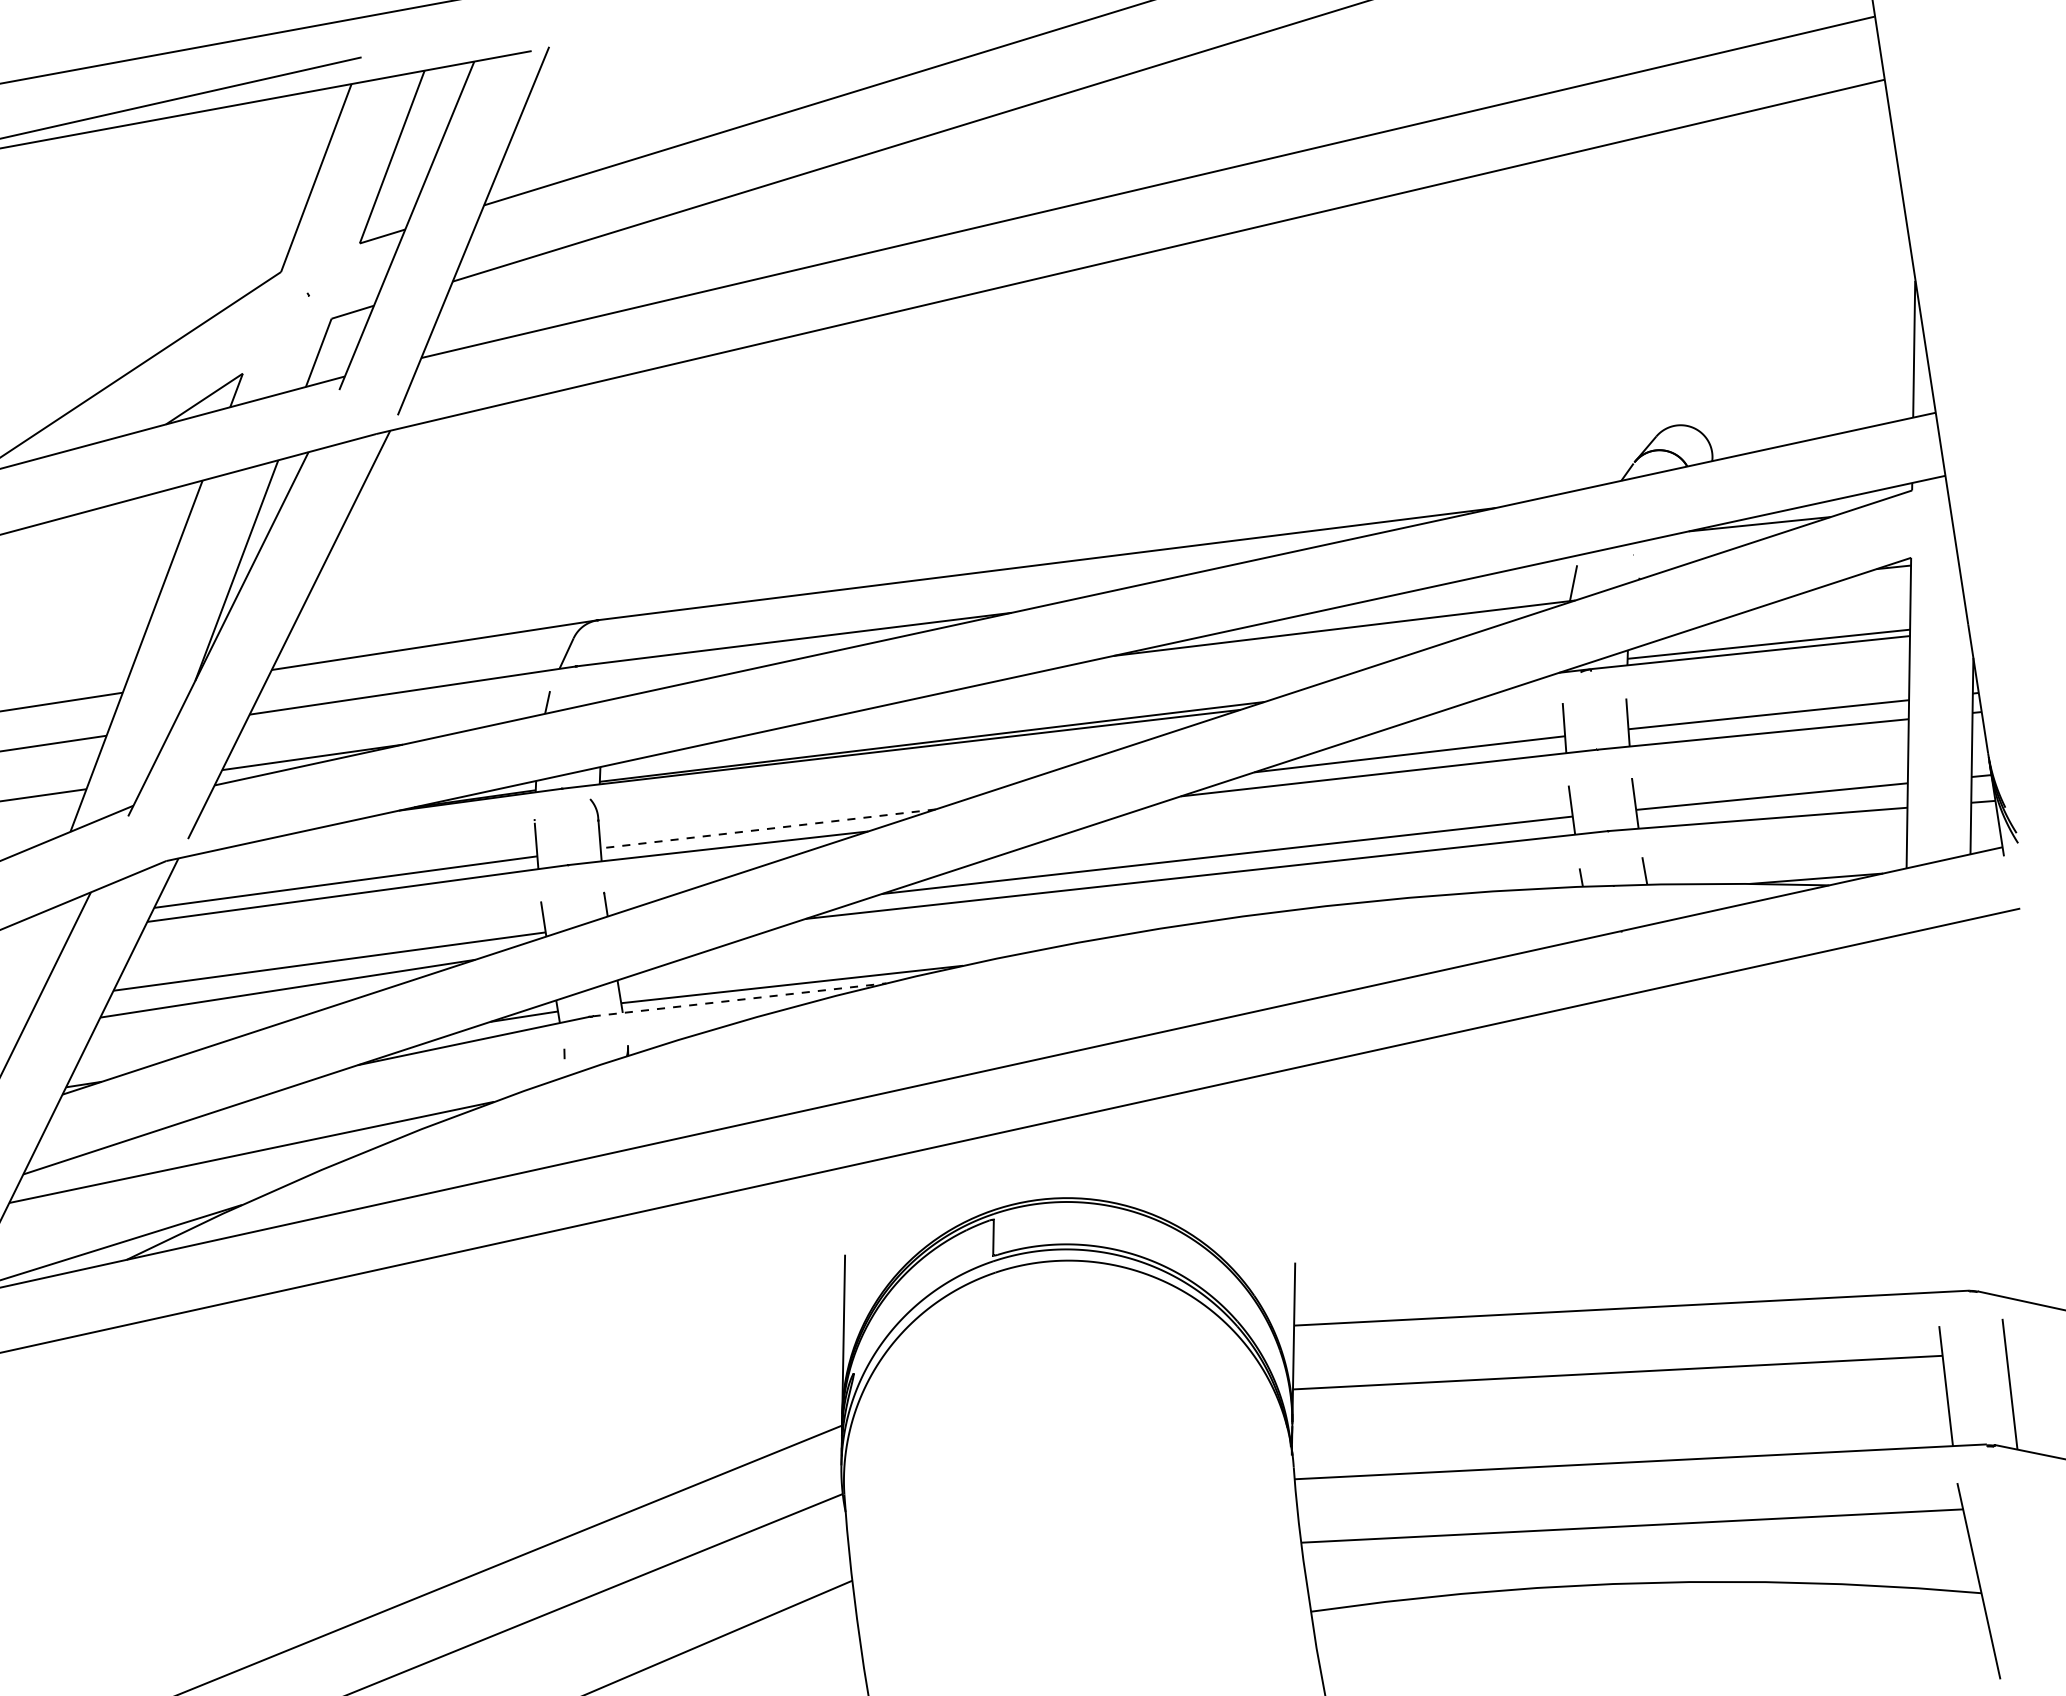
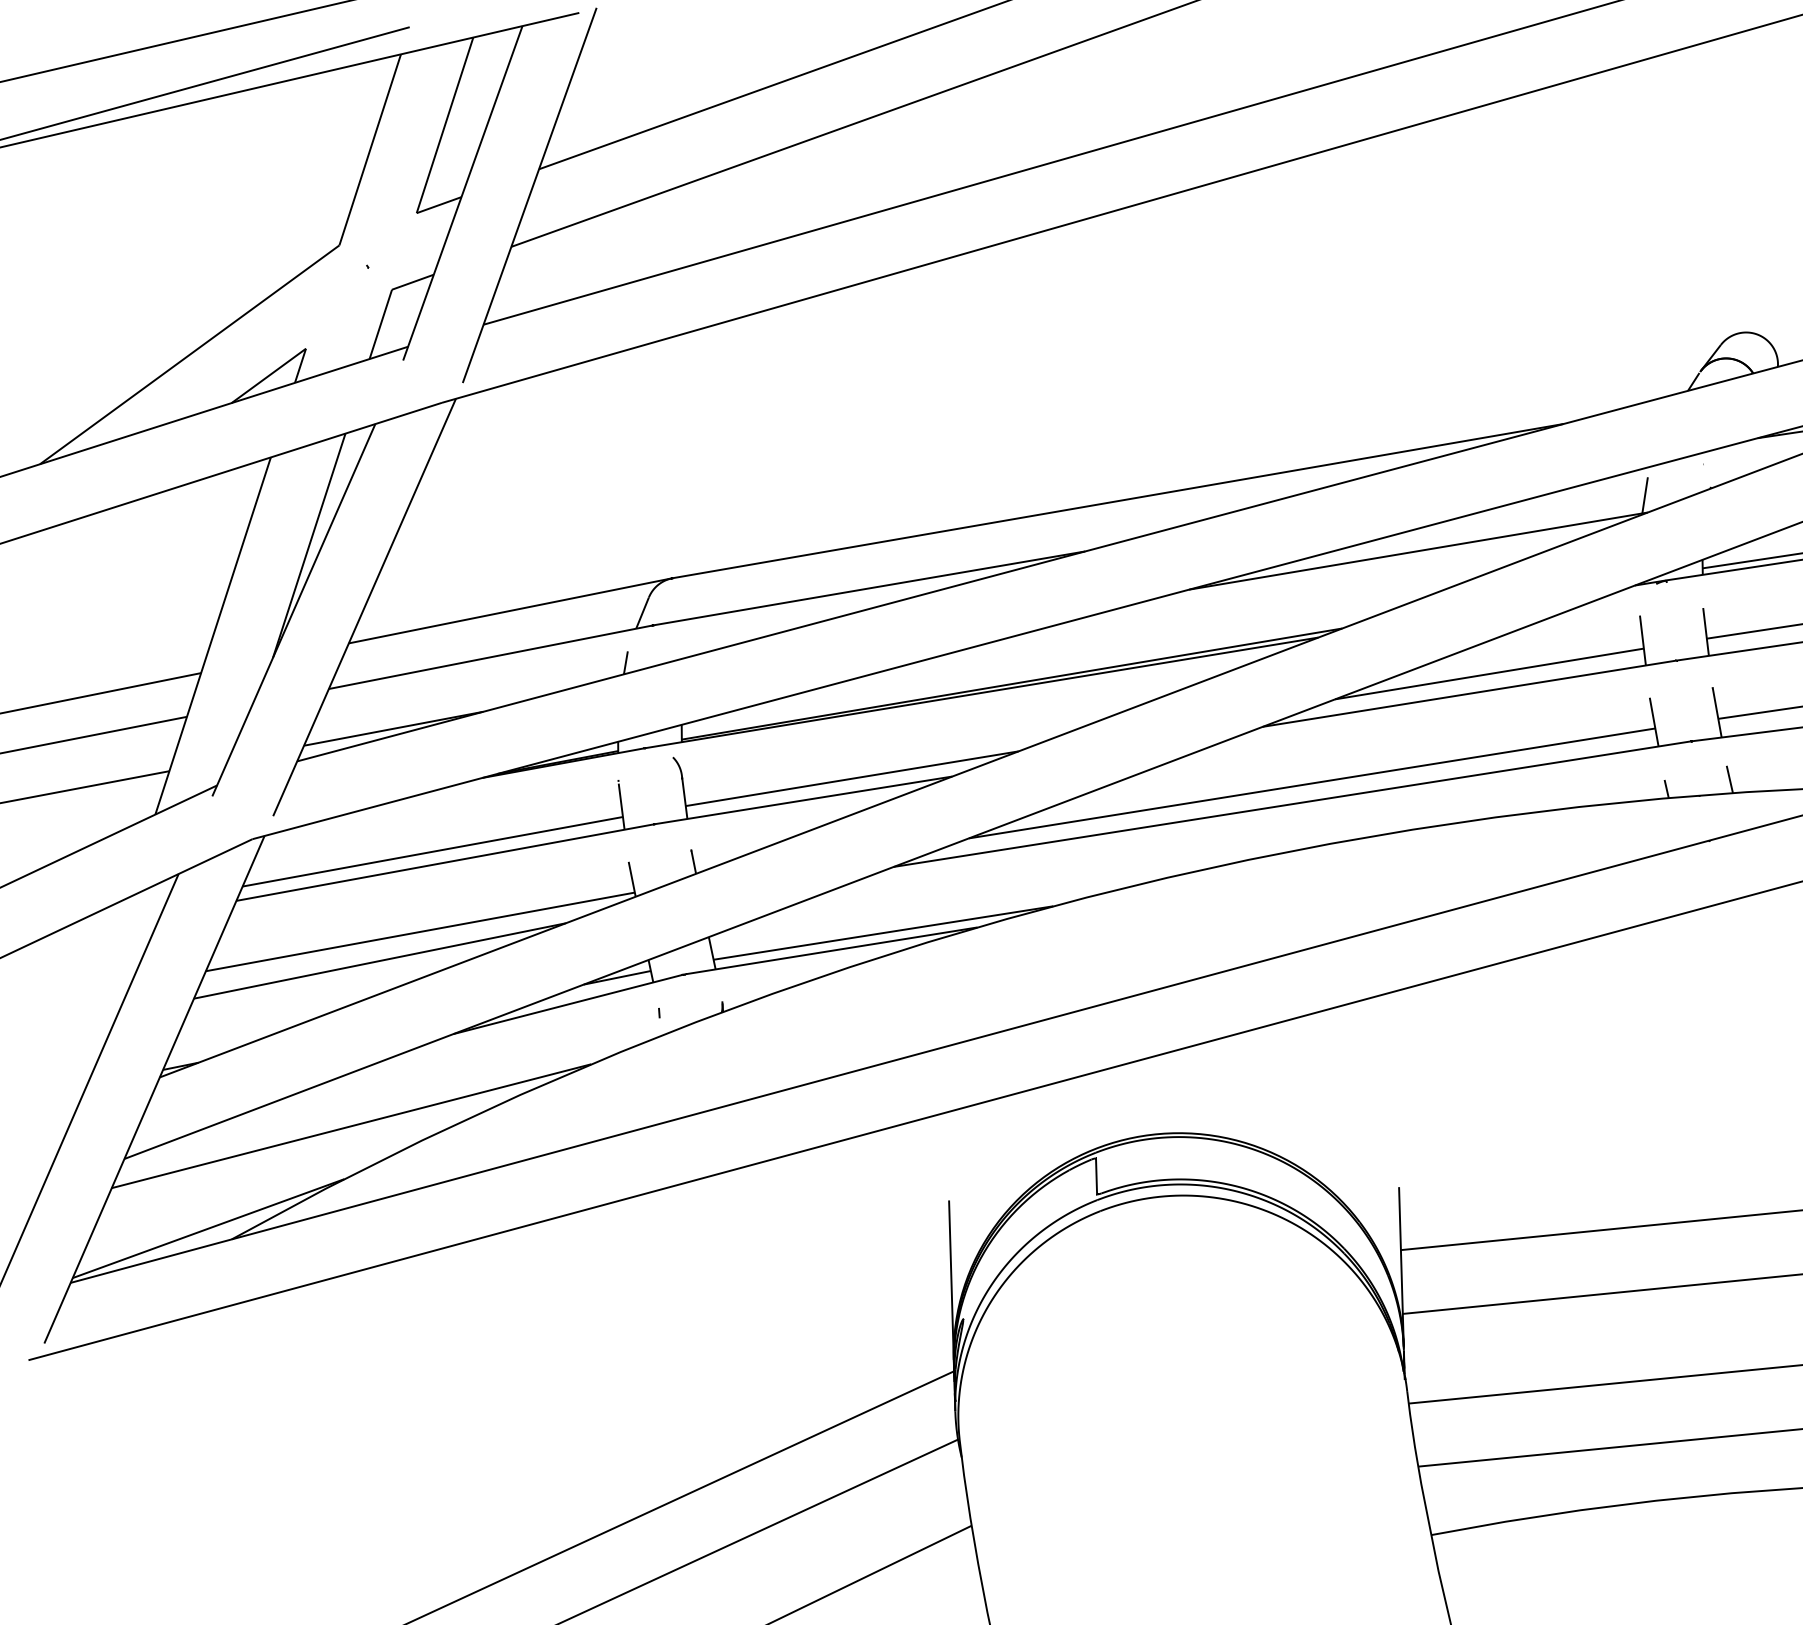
line: (768, 828) -> (852, 778), dashed -> solid
line: (739, 999) -> (831, 950), dashed -> solid

